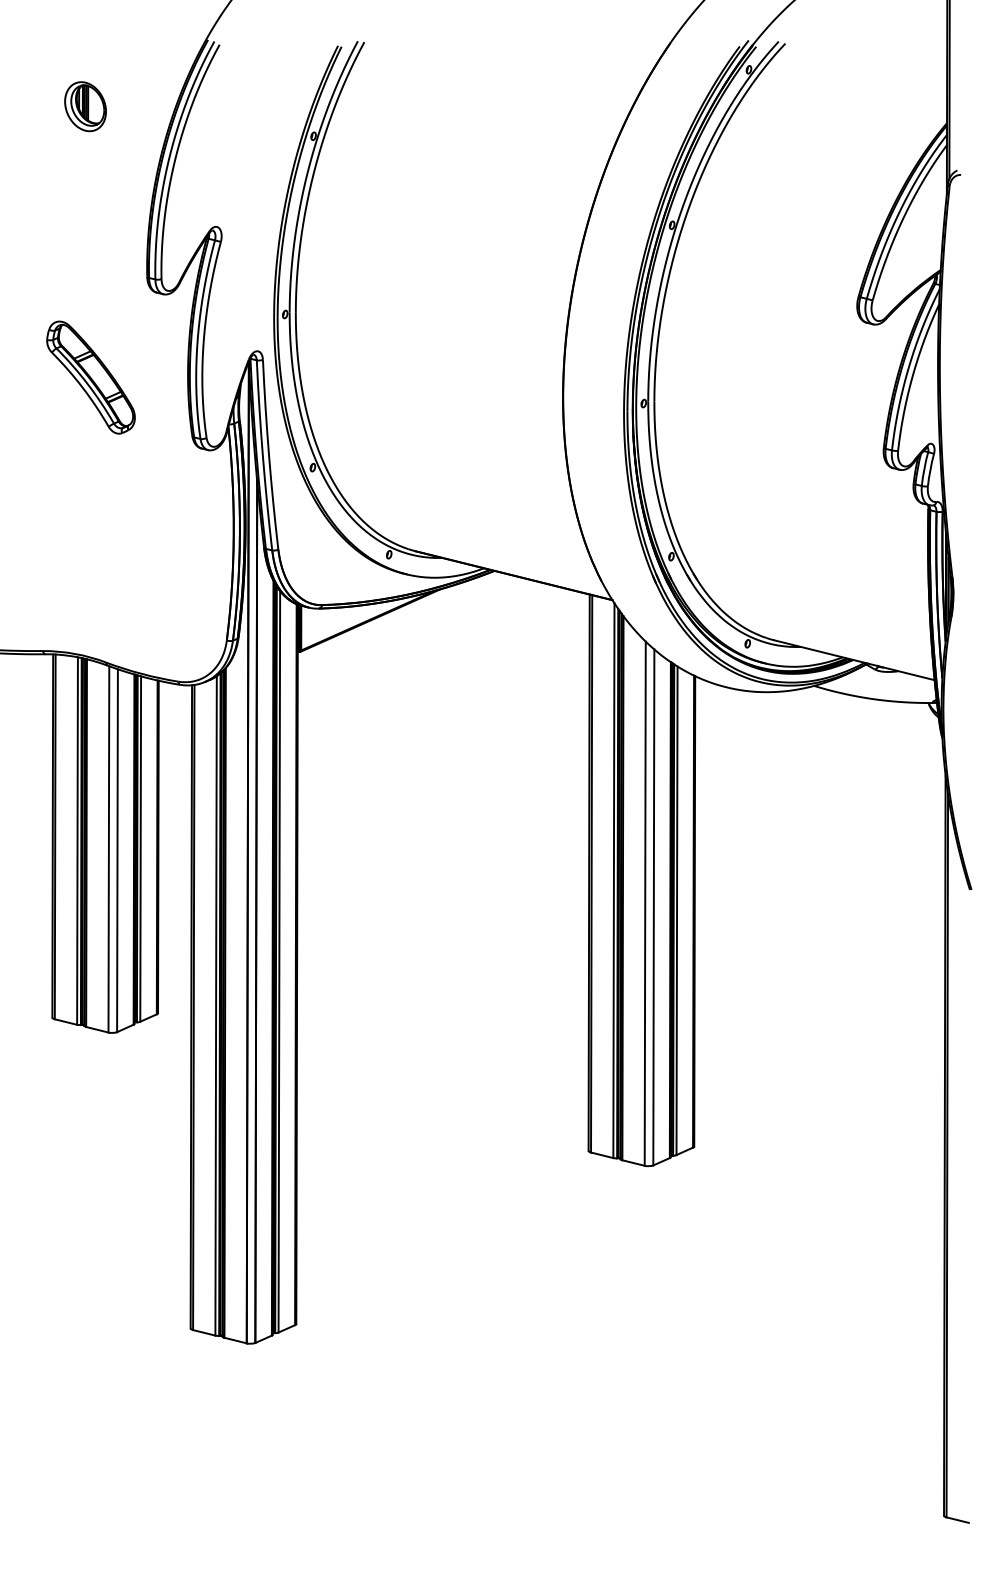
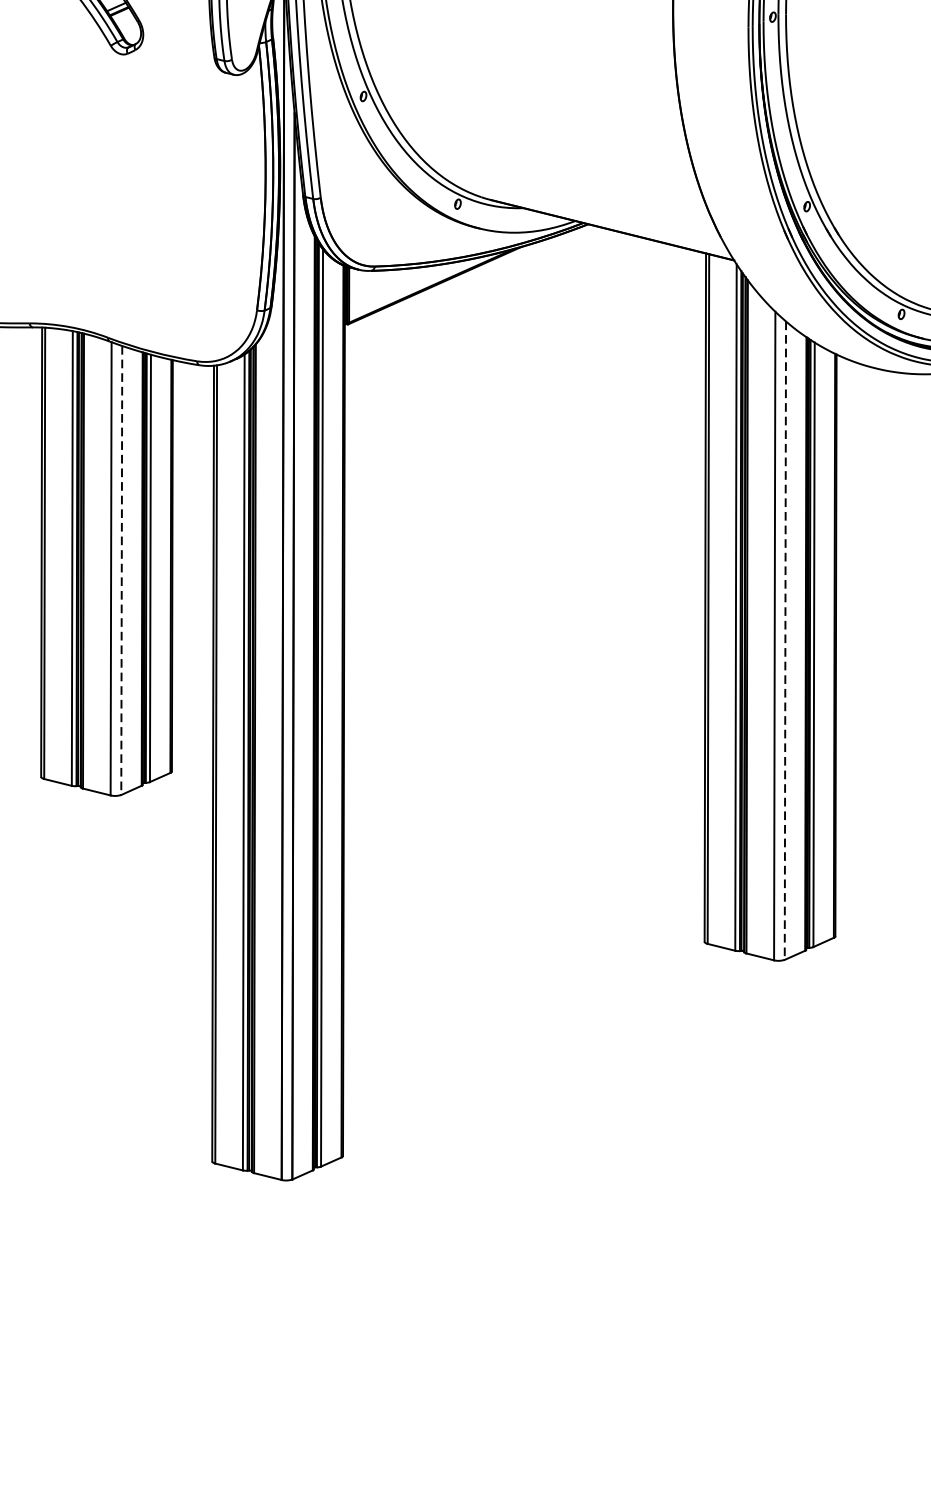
line: (117, 851) -> (121, 571), solid -> dashed
line: (653, 907) -> (784, 640), solid -> dashed

